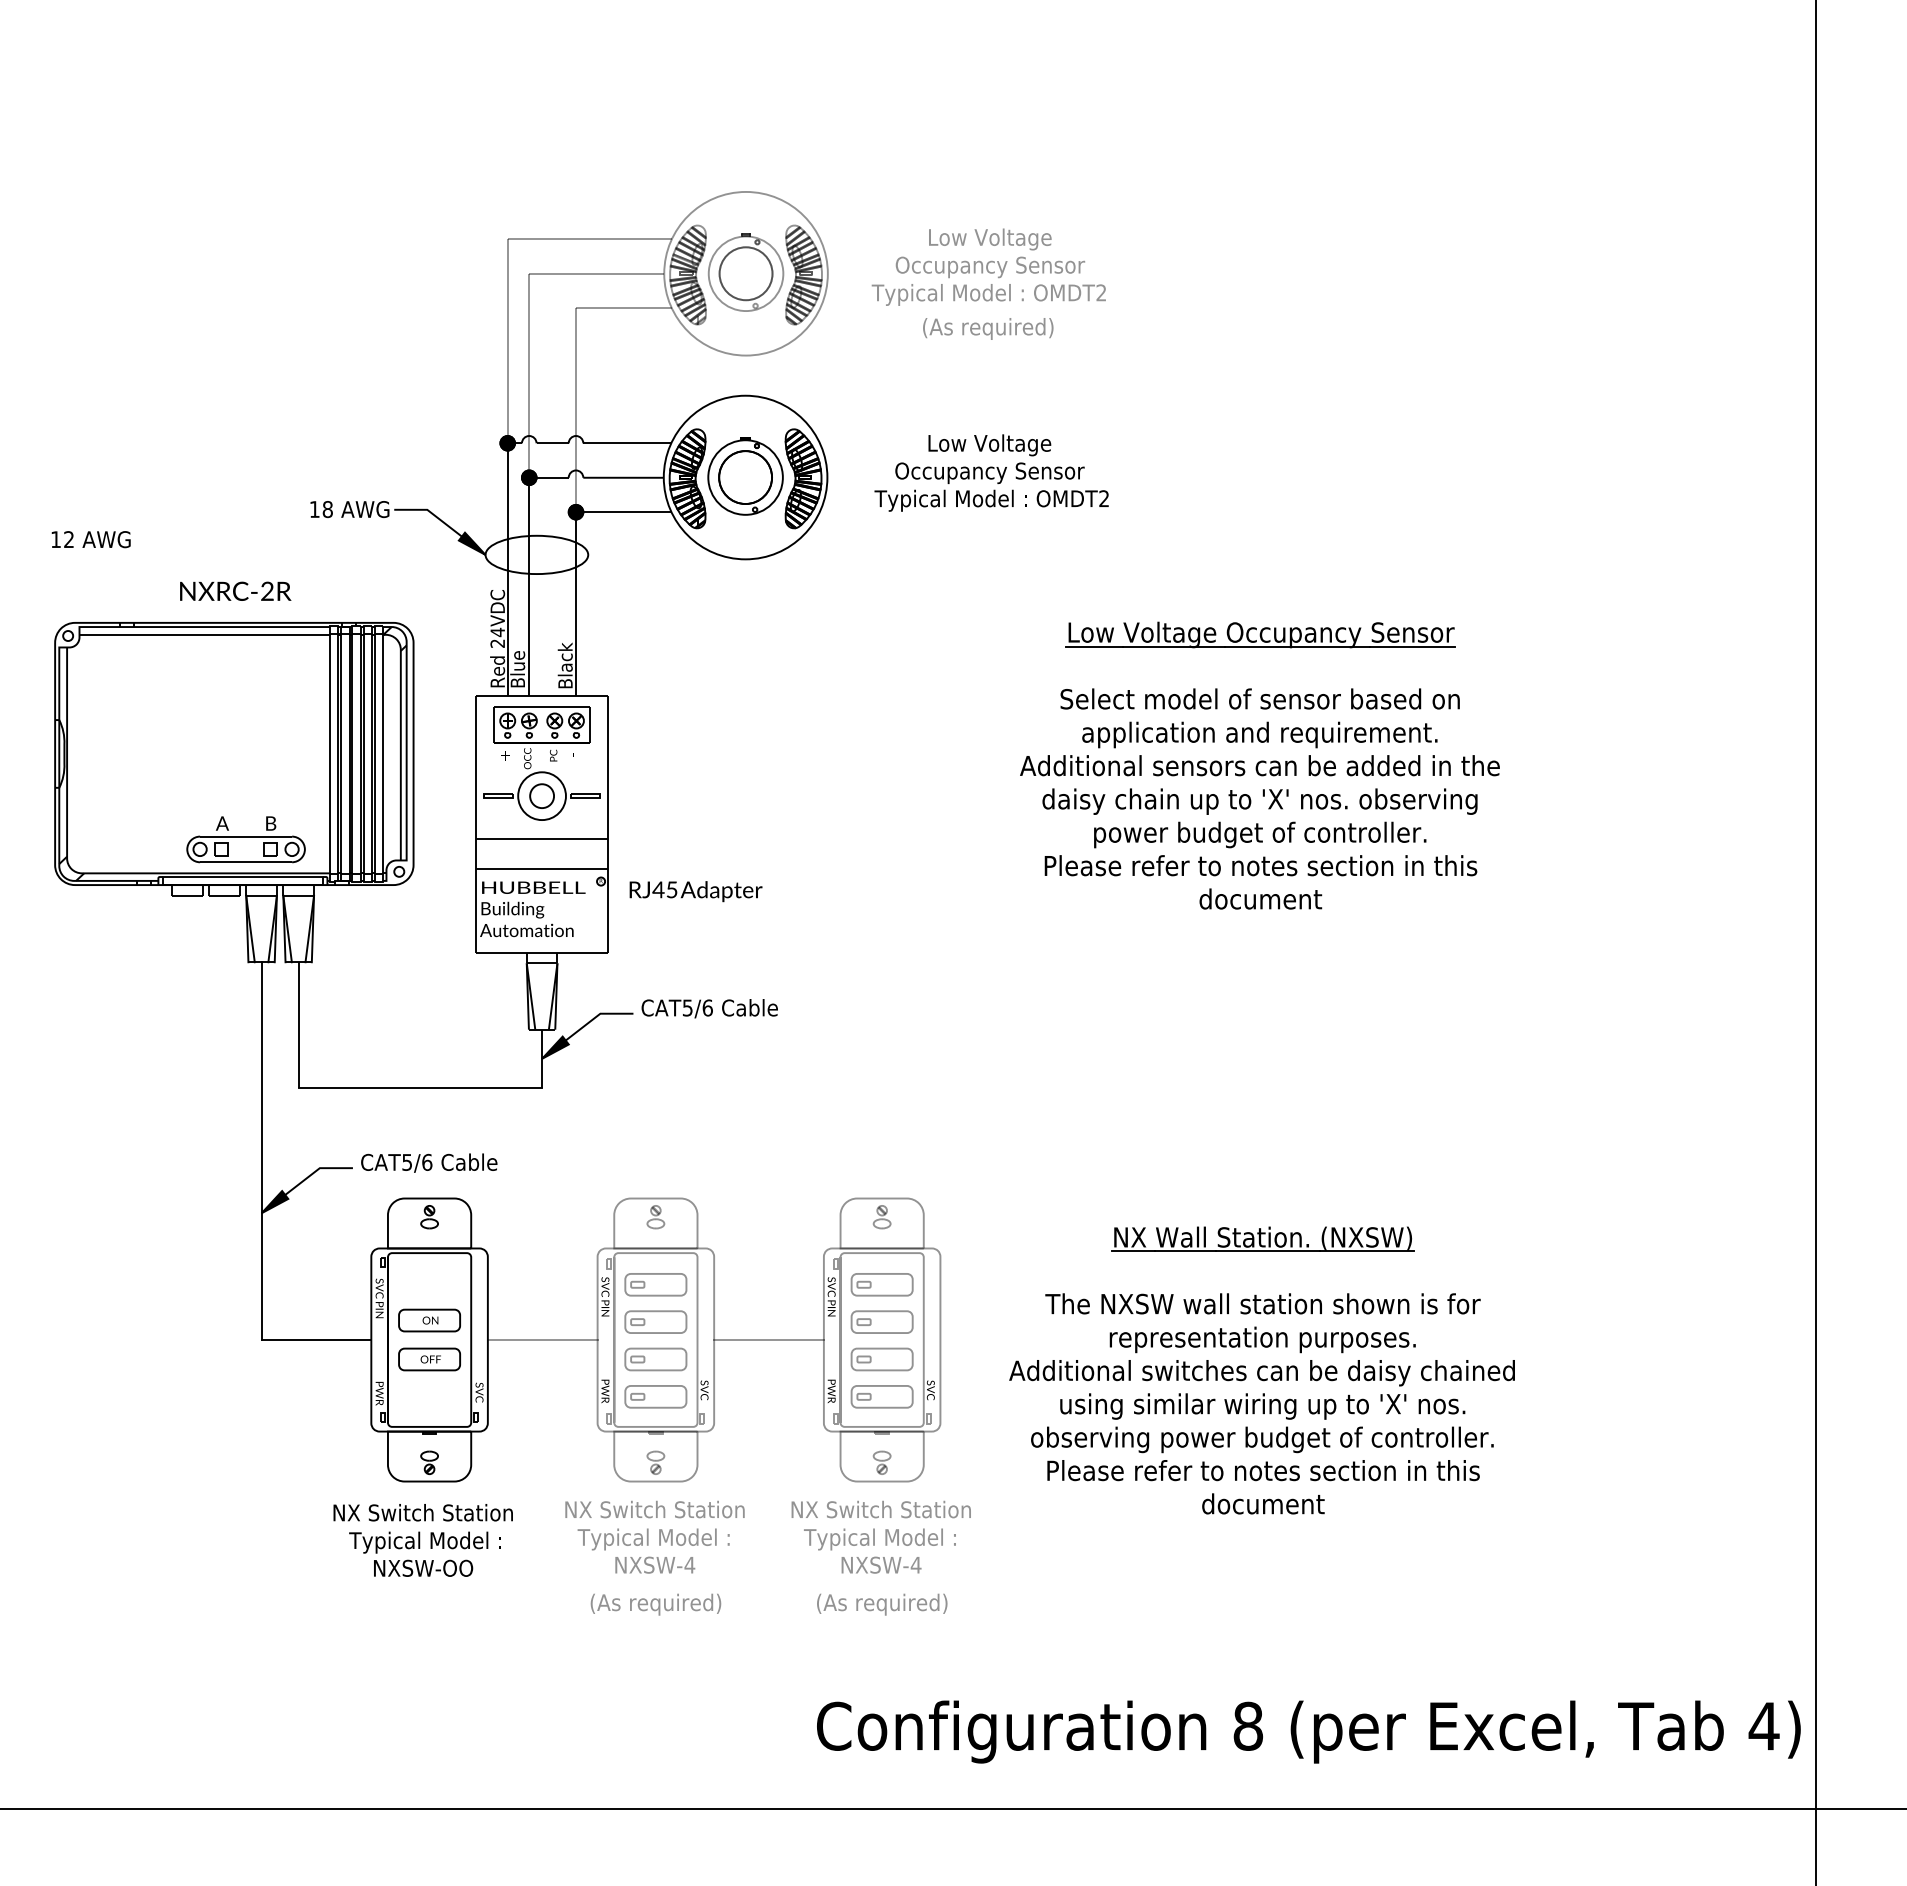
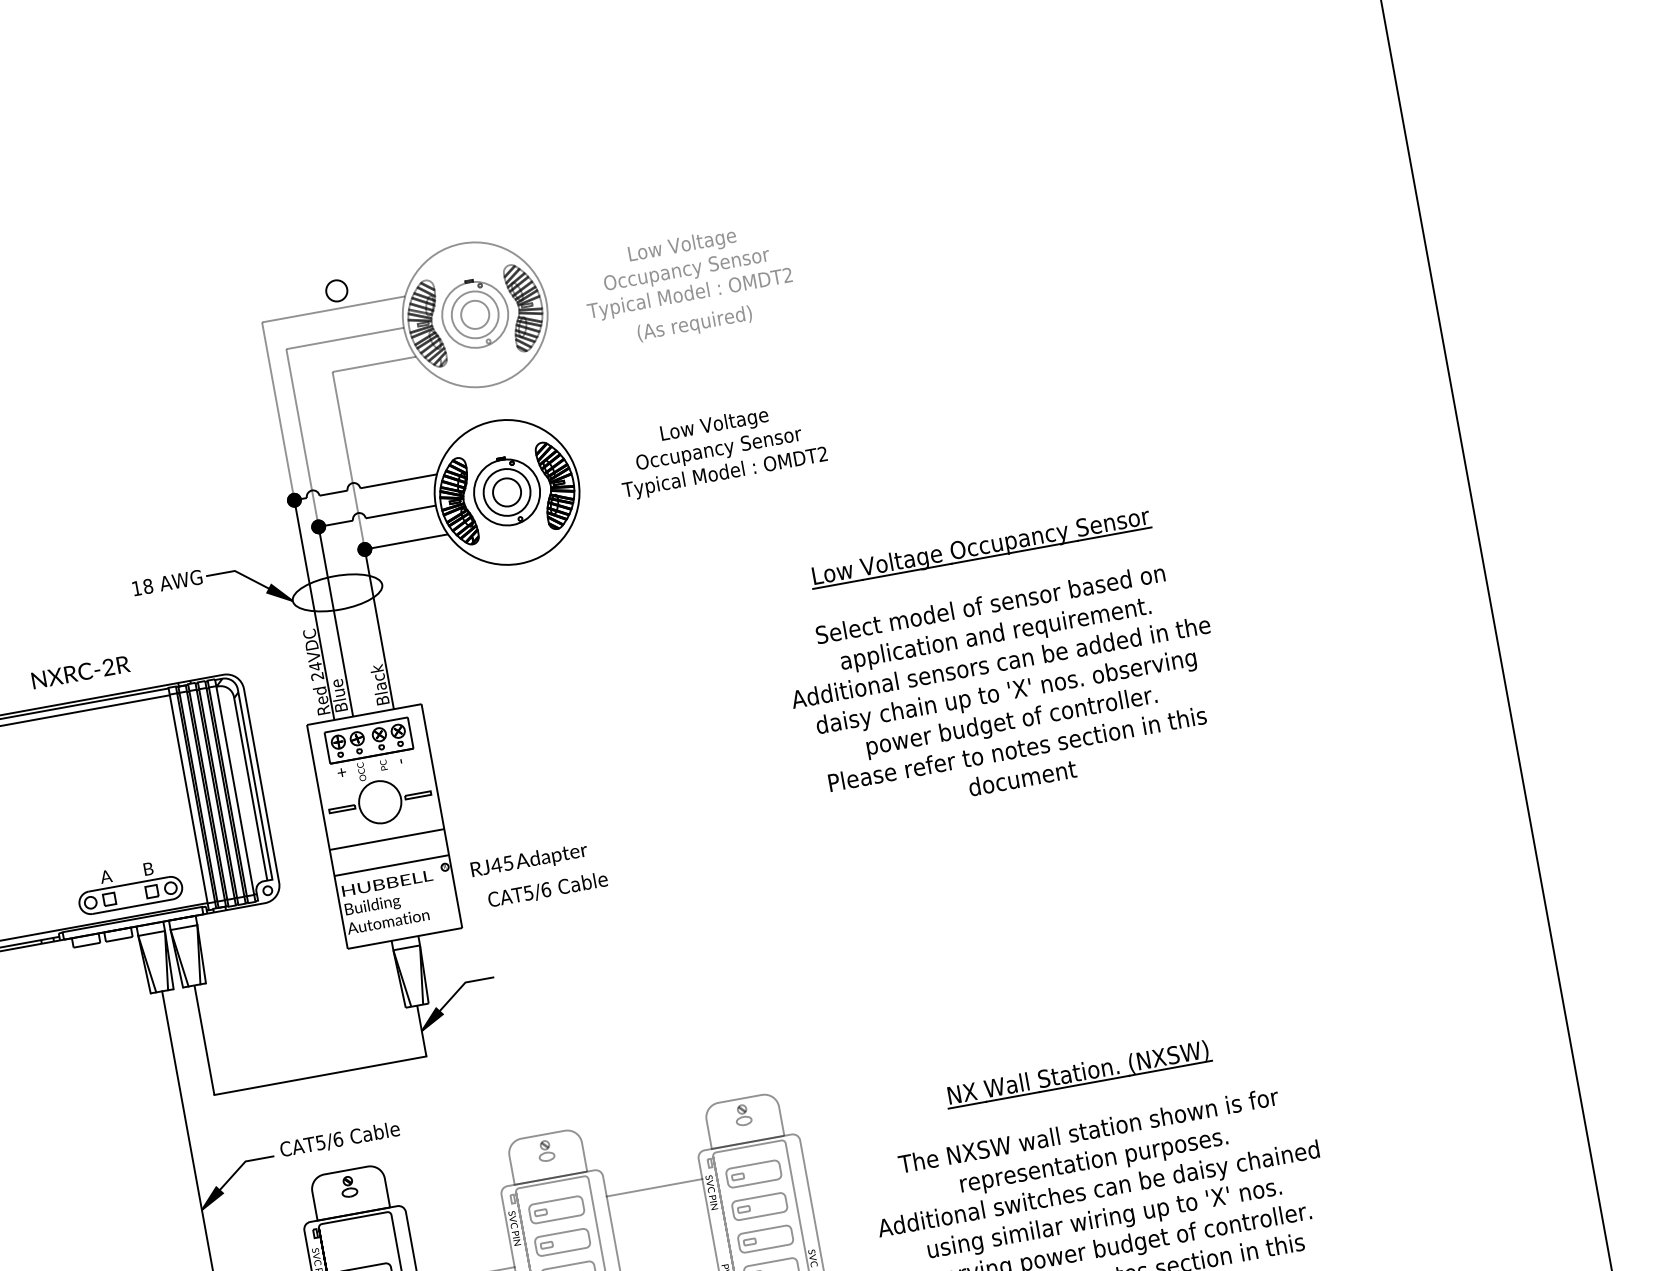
circle: (745, 273) -> (474, 314), size x0.6
circle: (745, 477) -> (506, 492), size x0.6
circle: (541, 795) -> (336, 290), moved
text: (709, 1008) -> (547, 889), moved
line: (768, 1340) -> (654, 1188), moved

